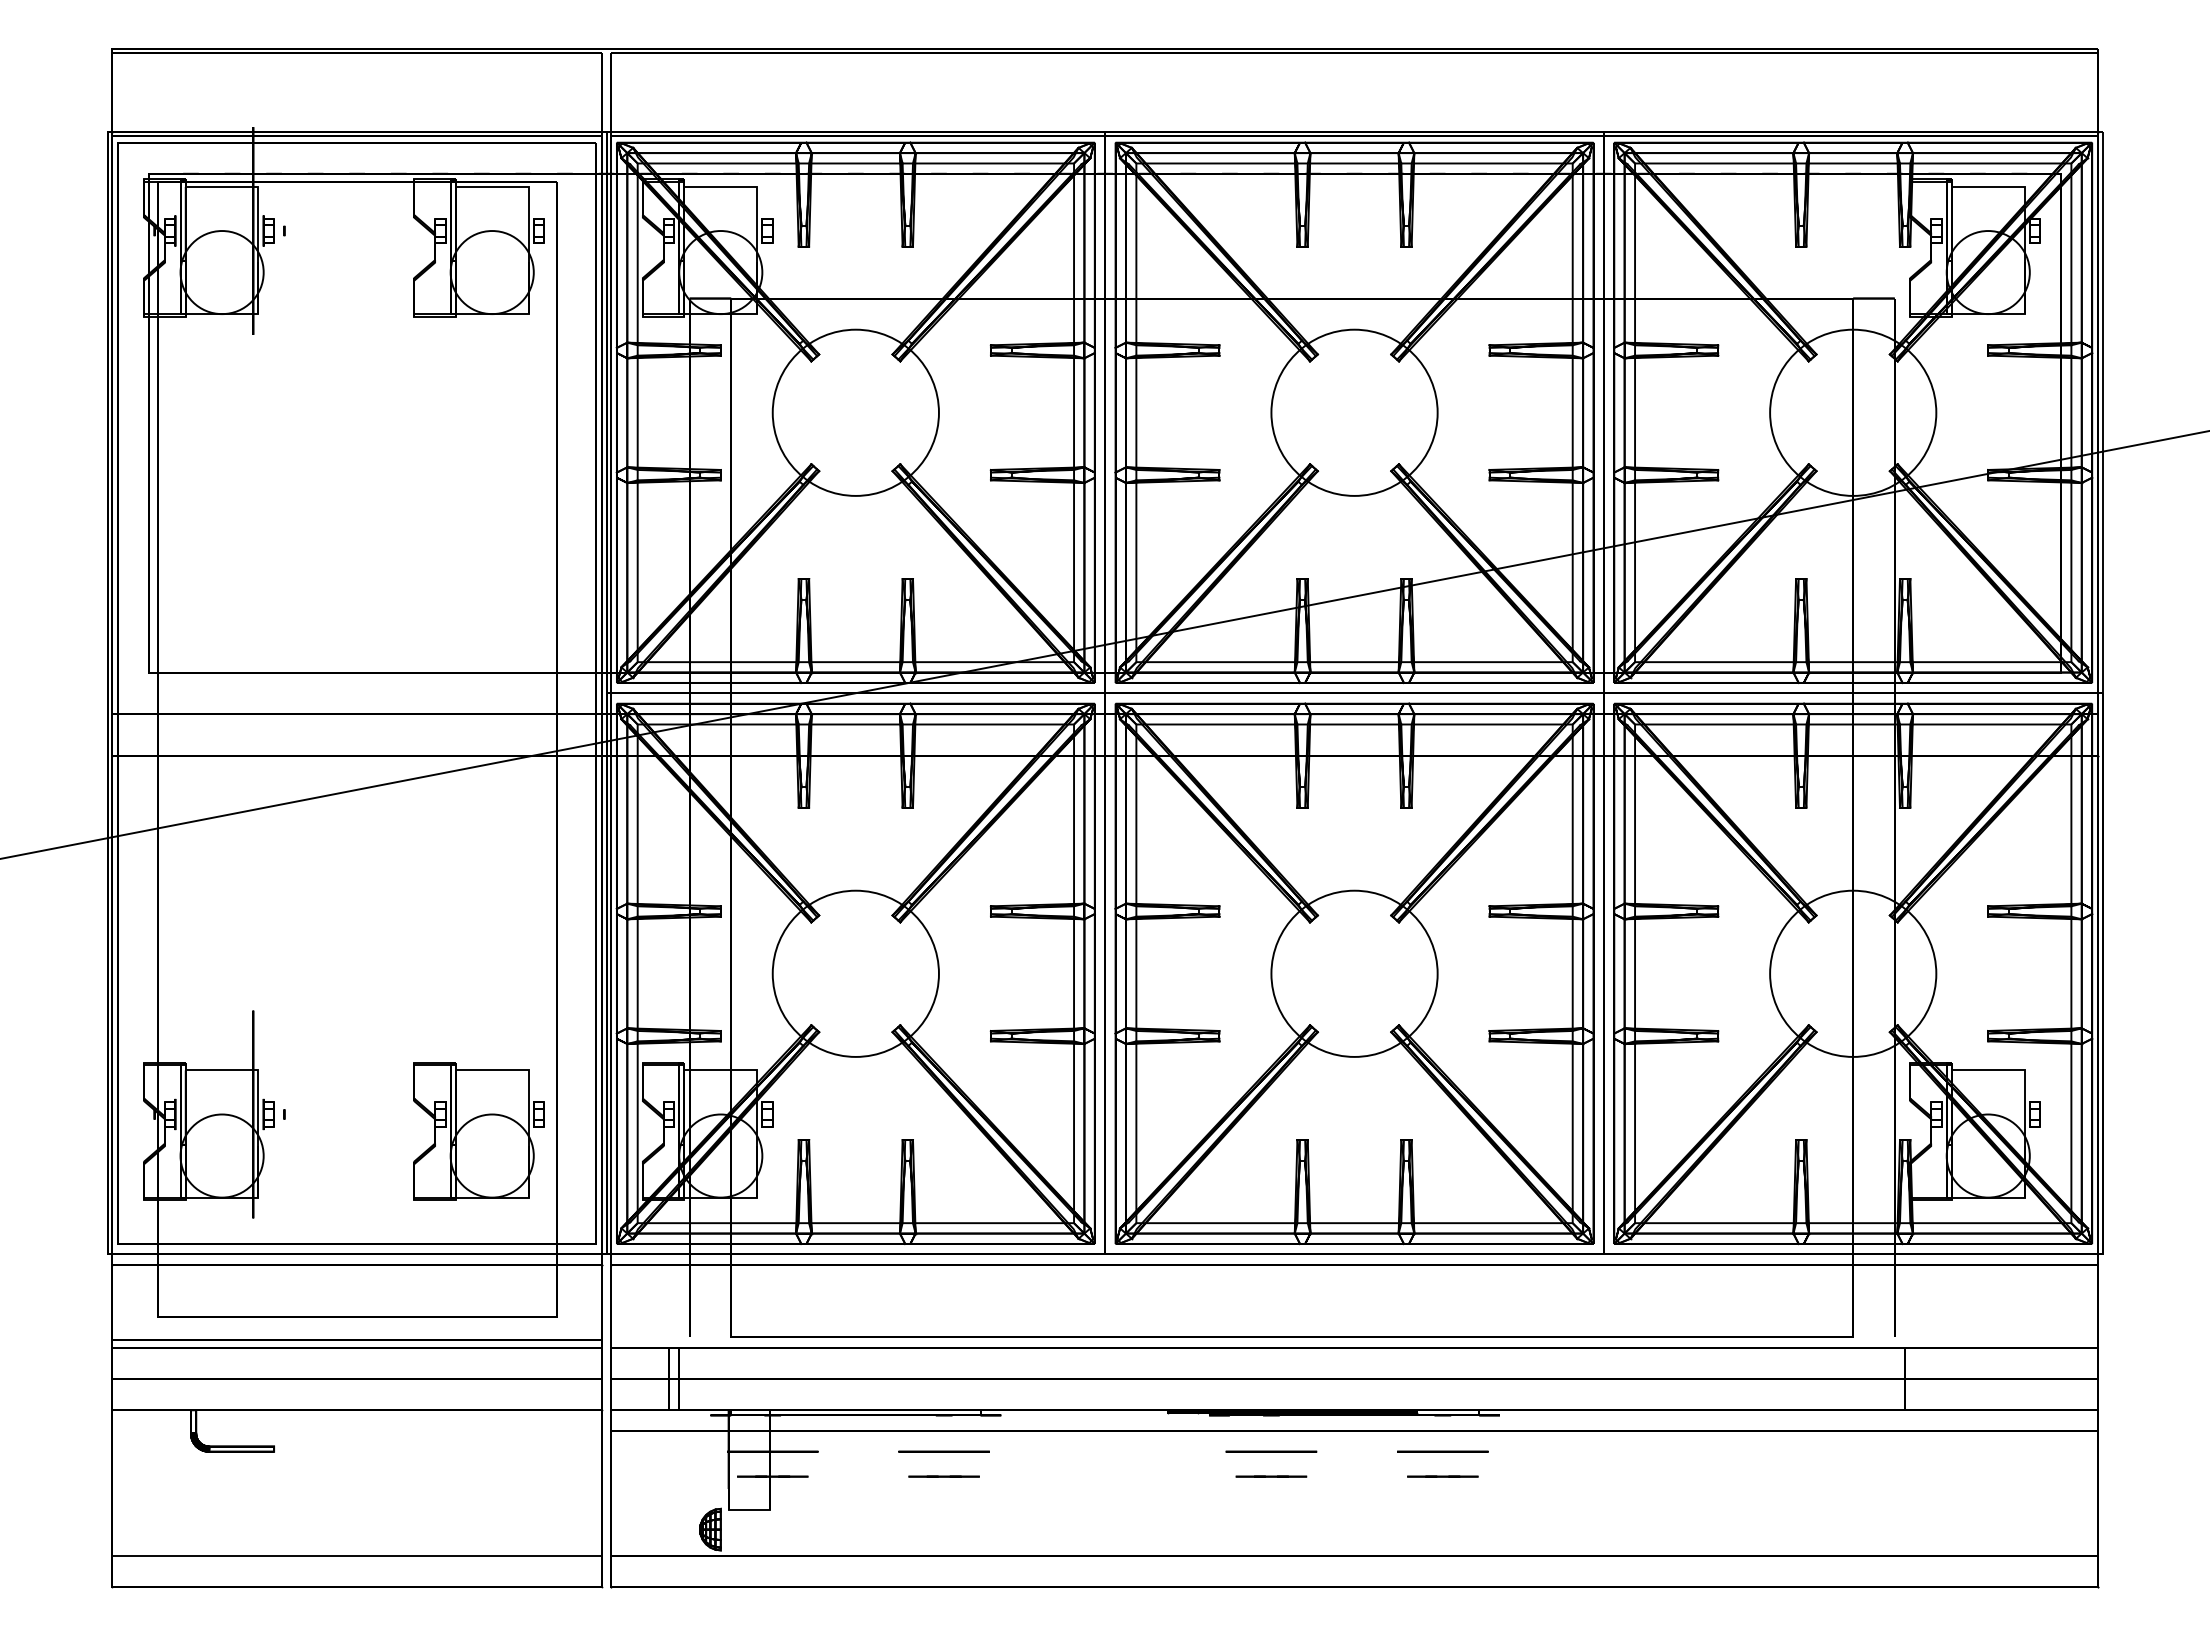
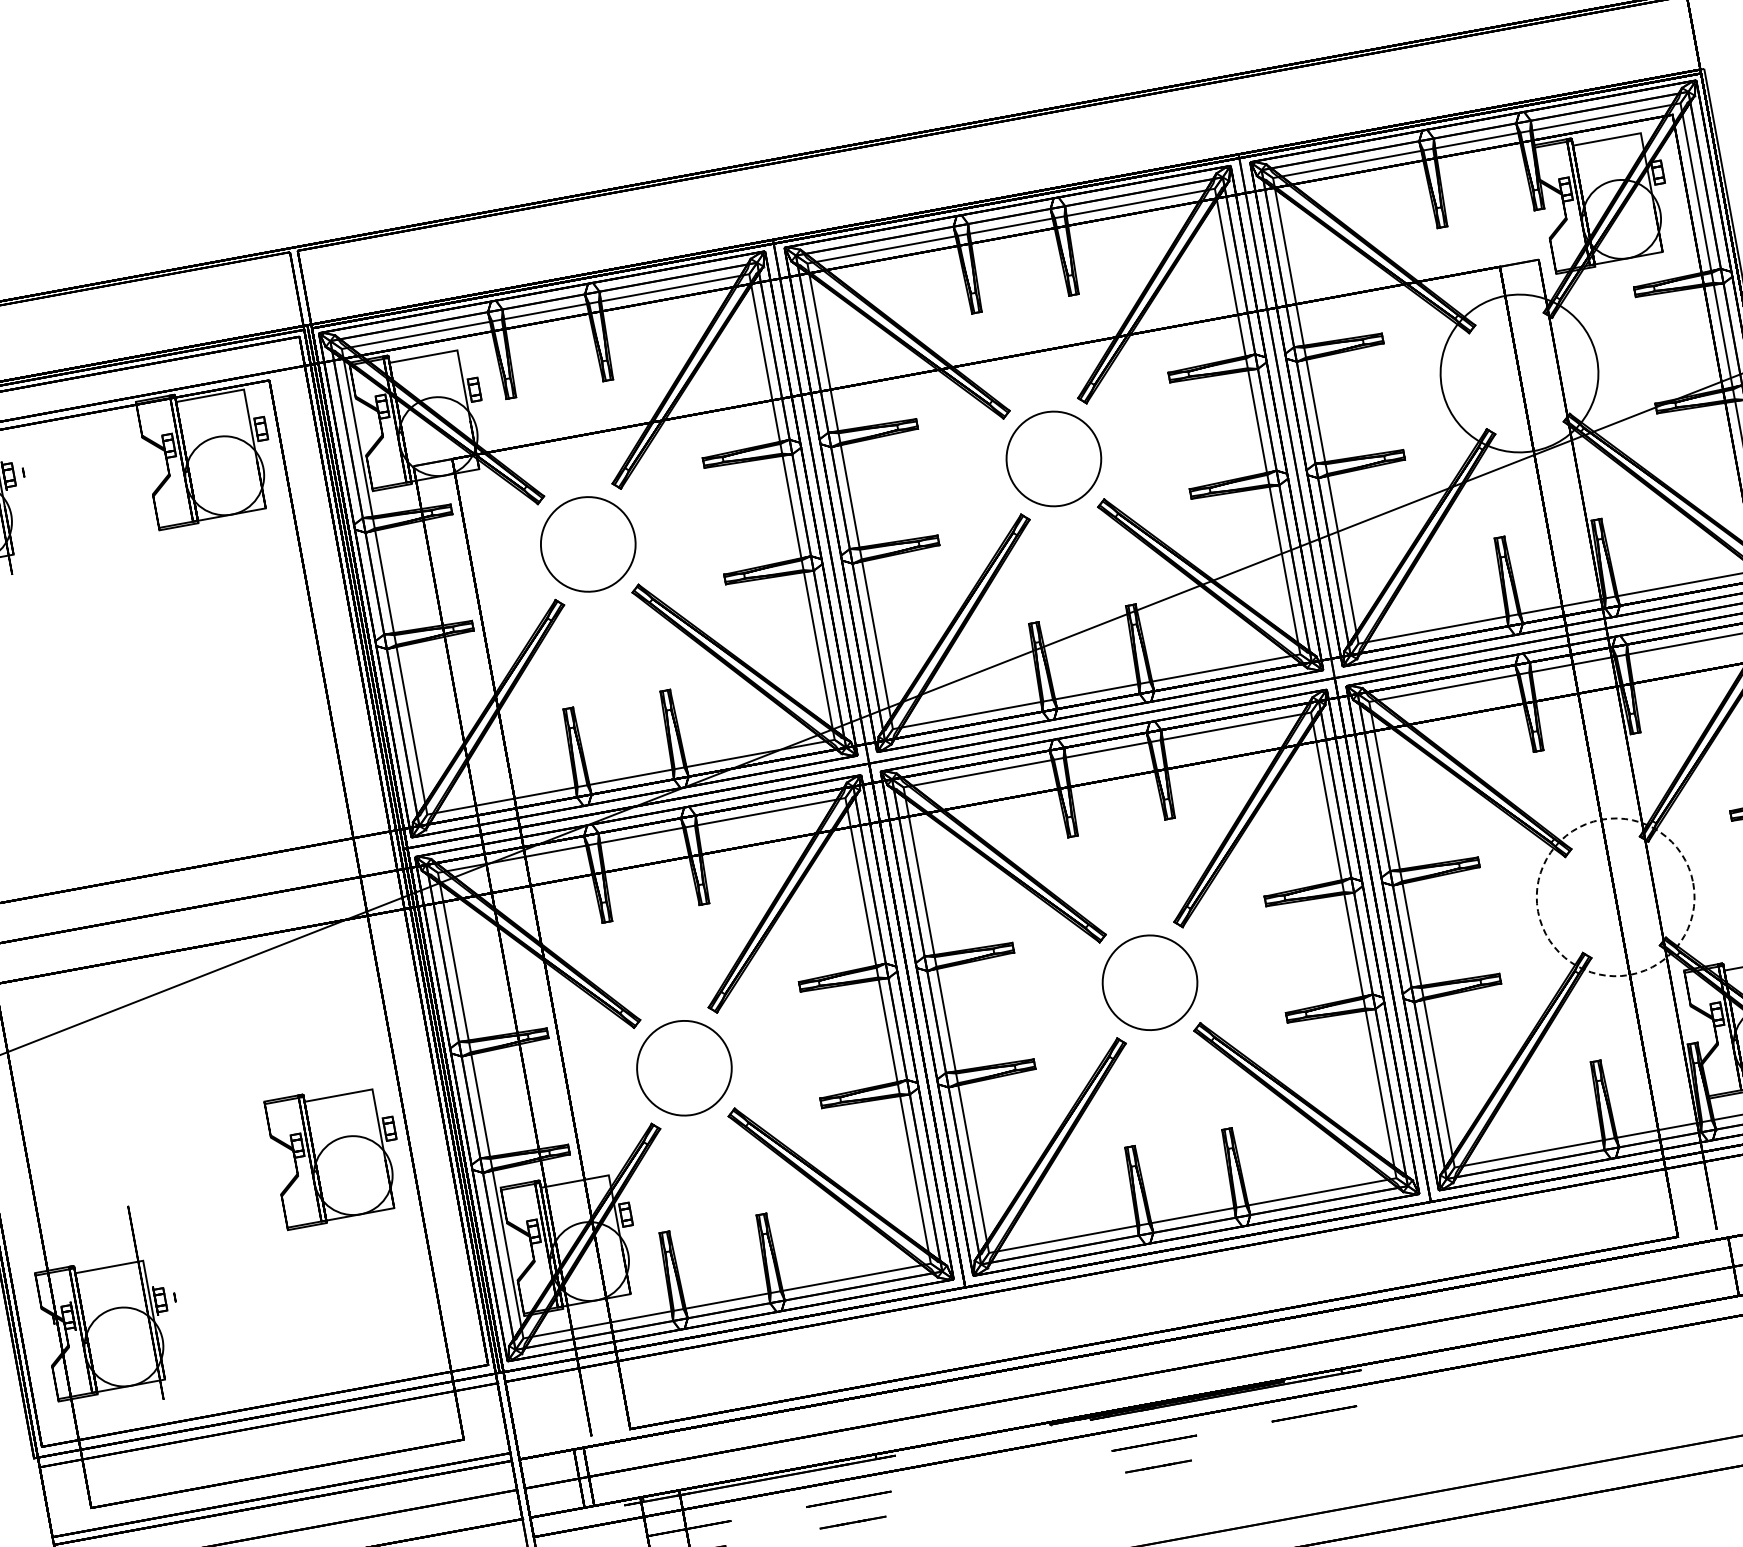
circle: (855, 412) -> (587, 544), size x0.6
circle: (1354, 412) -> (1053, 458), size x0.6
circle: (855, 973) -> (684, 1068), size x0.6
circle: (1354, 973) -> (1149, 982), size x0.6
circle: (1853, 973) -> (1615, 896), solid -> dashed
part: (478, 1131) -> (336, 1155), moved
line: (1442, 1476) -> (1318, 1437), removed

